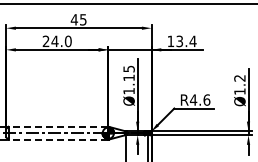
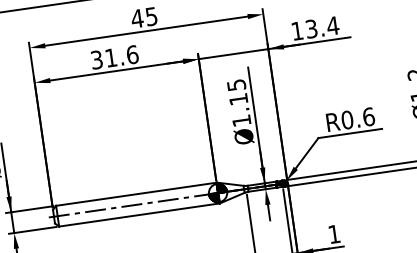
text: (56, 41) -> (113, 57), 24.0 -> 31.6
text: (193, 99) -> (347, 119), R4.6 -> R0.6
line: (58, 126) -> (136, 193), dashed -> solid
line: (58, 139) -> (139, 214), dashed -> solid

